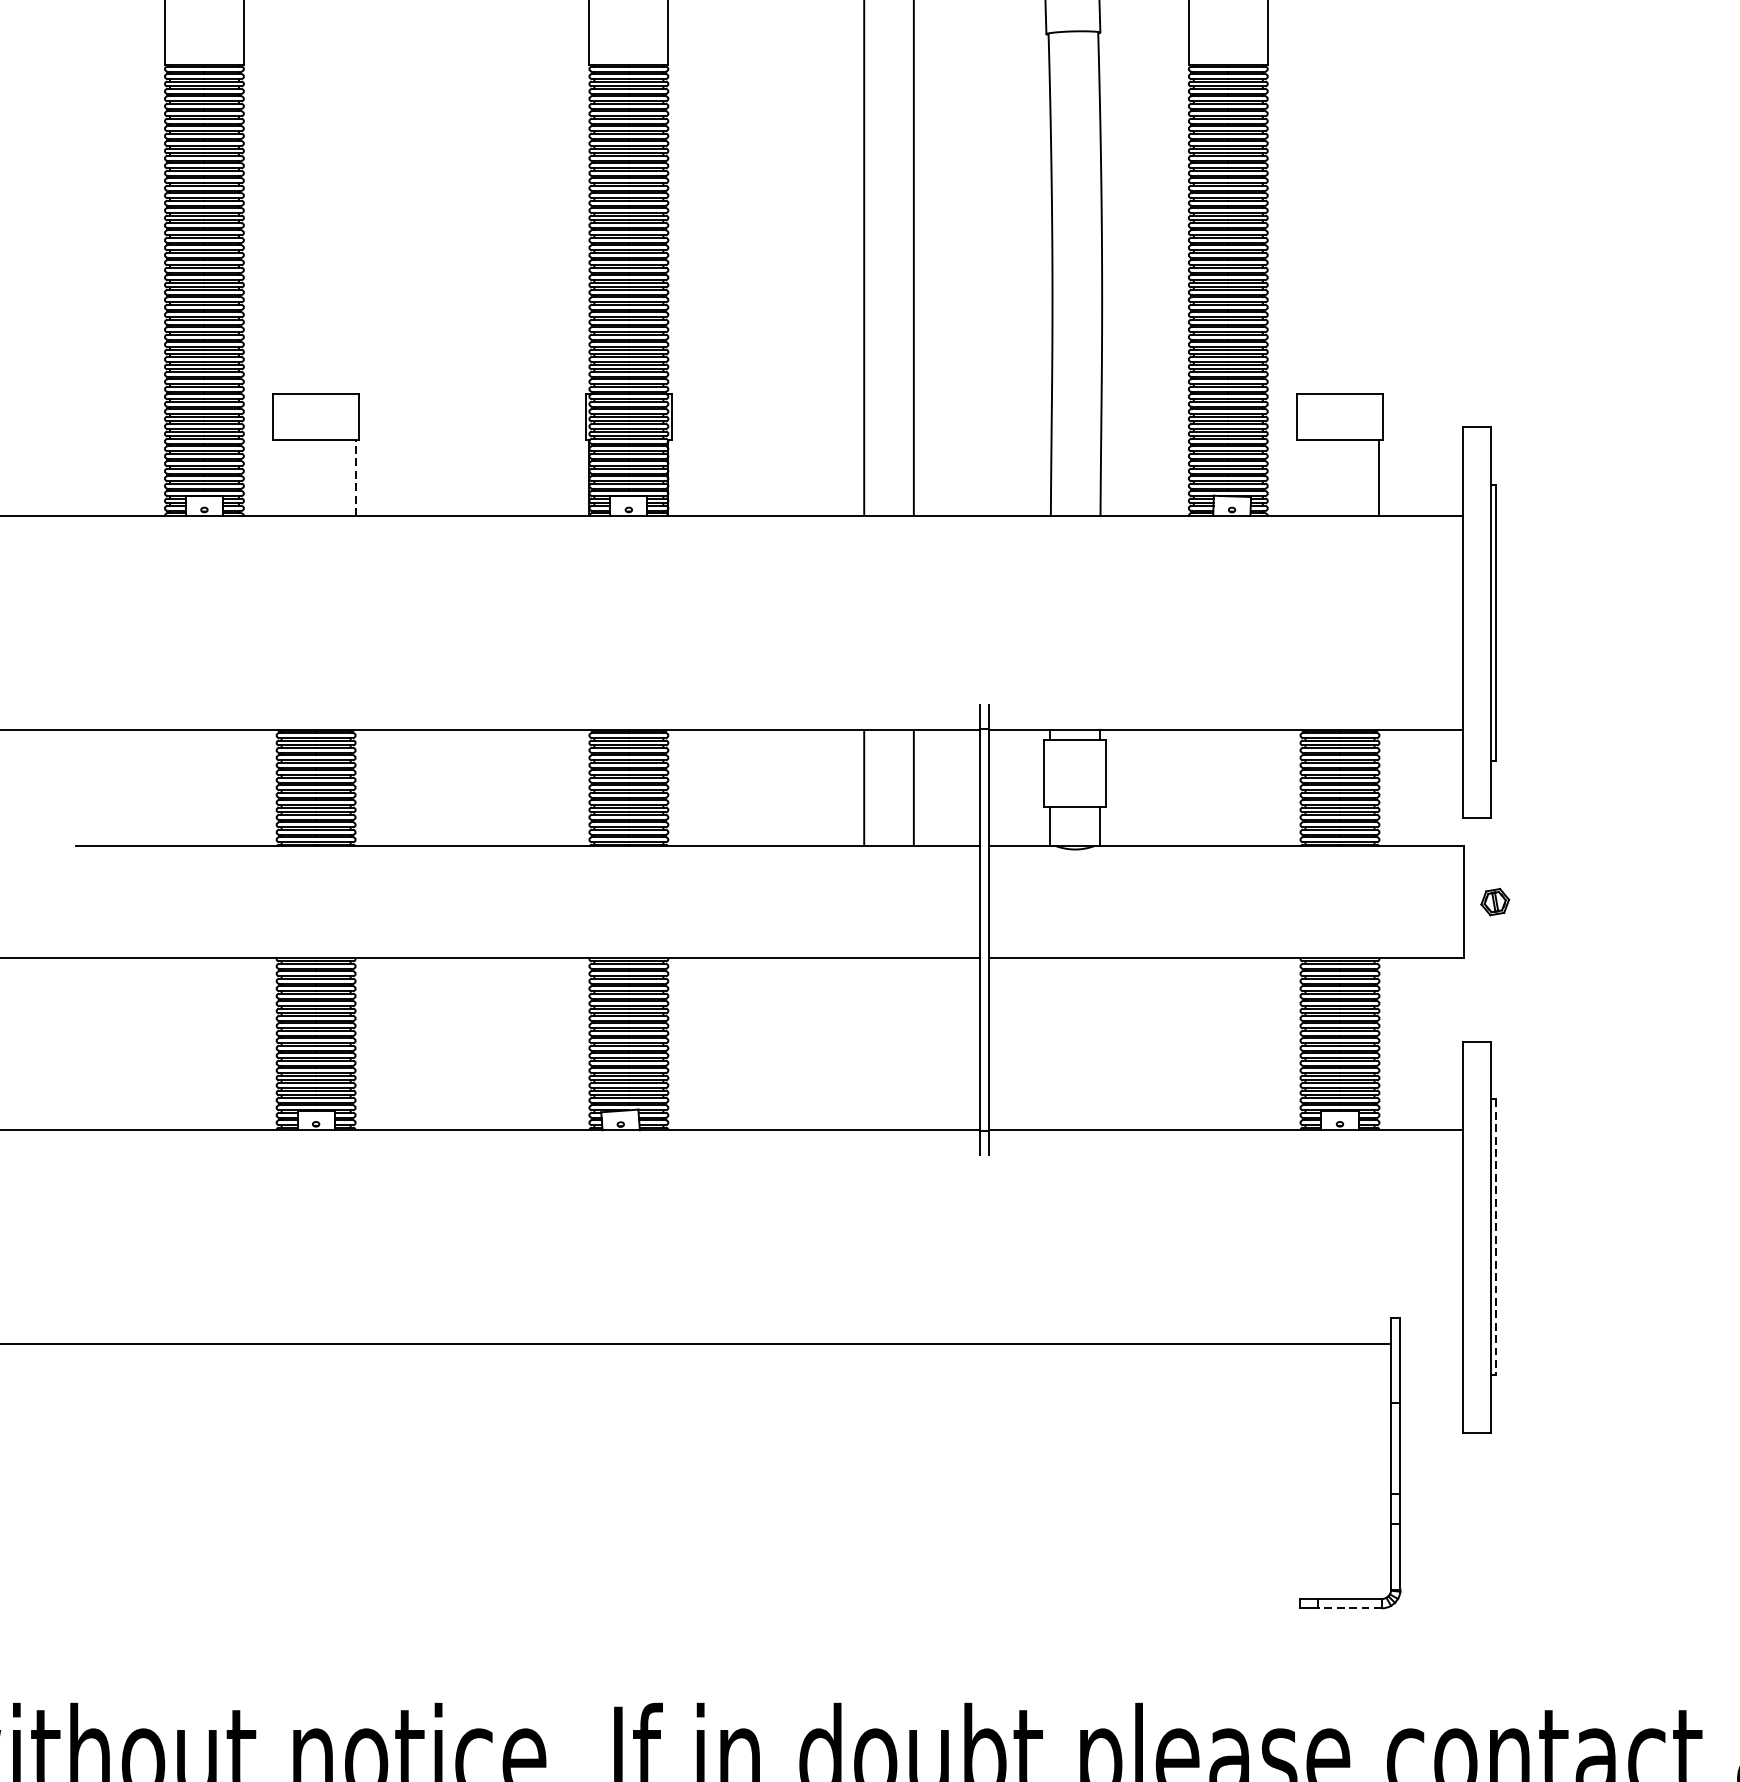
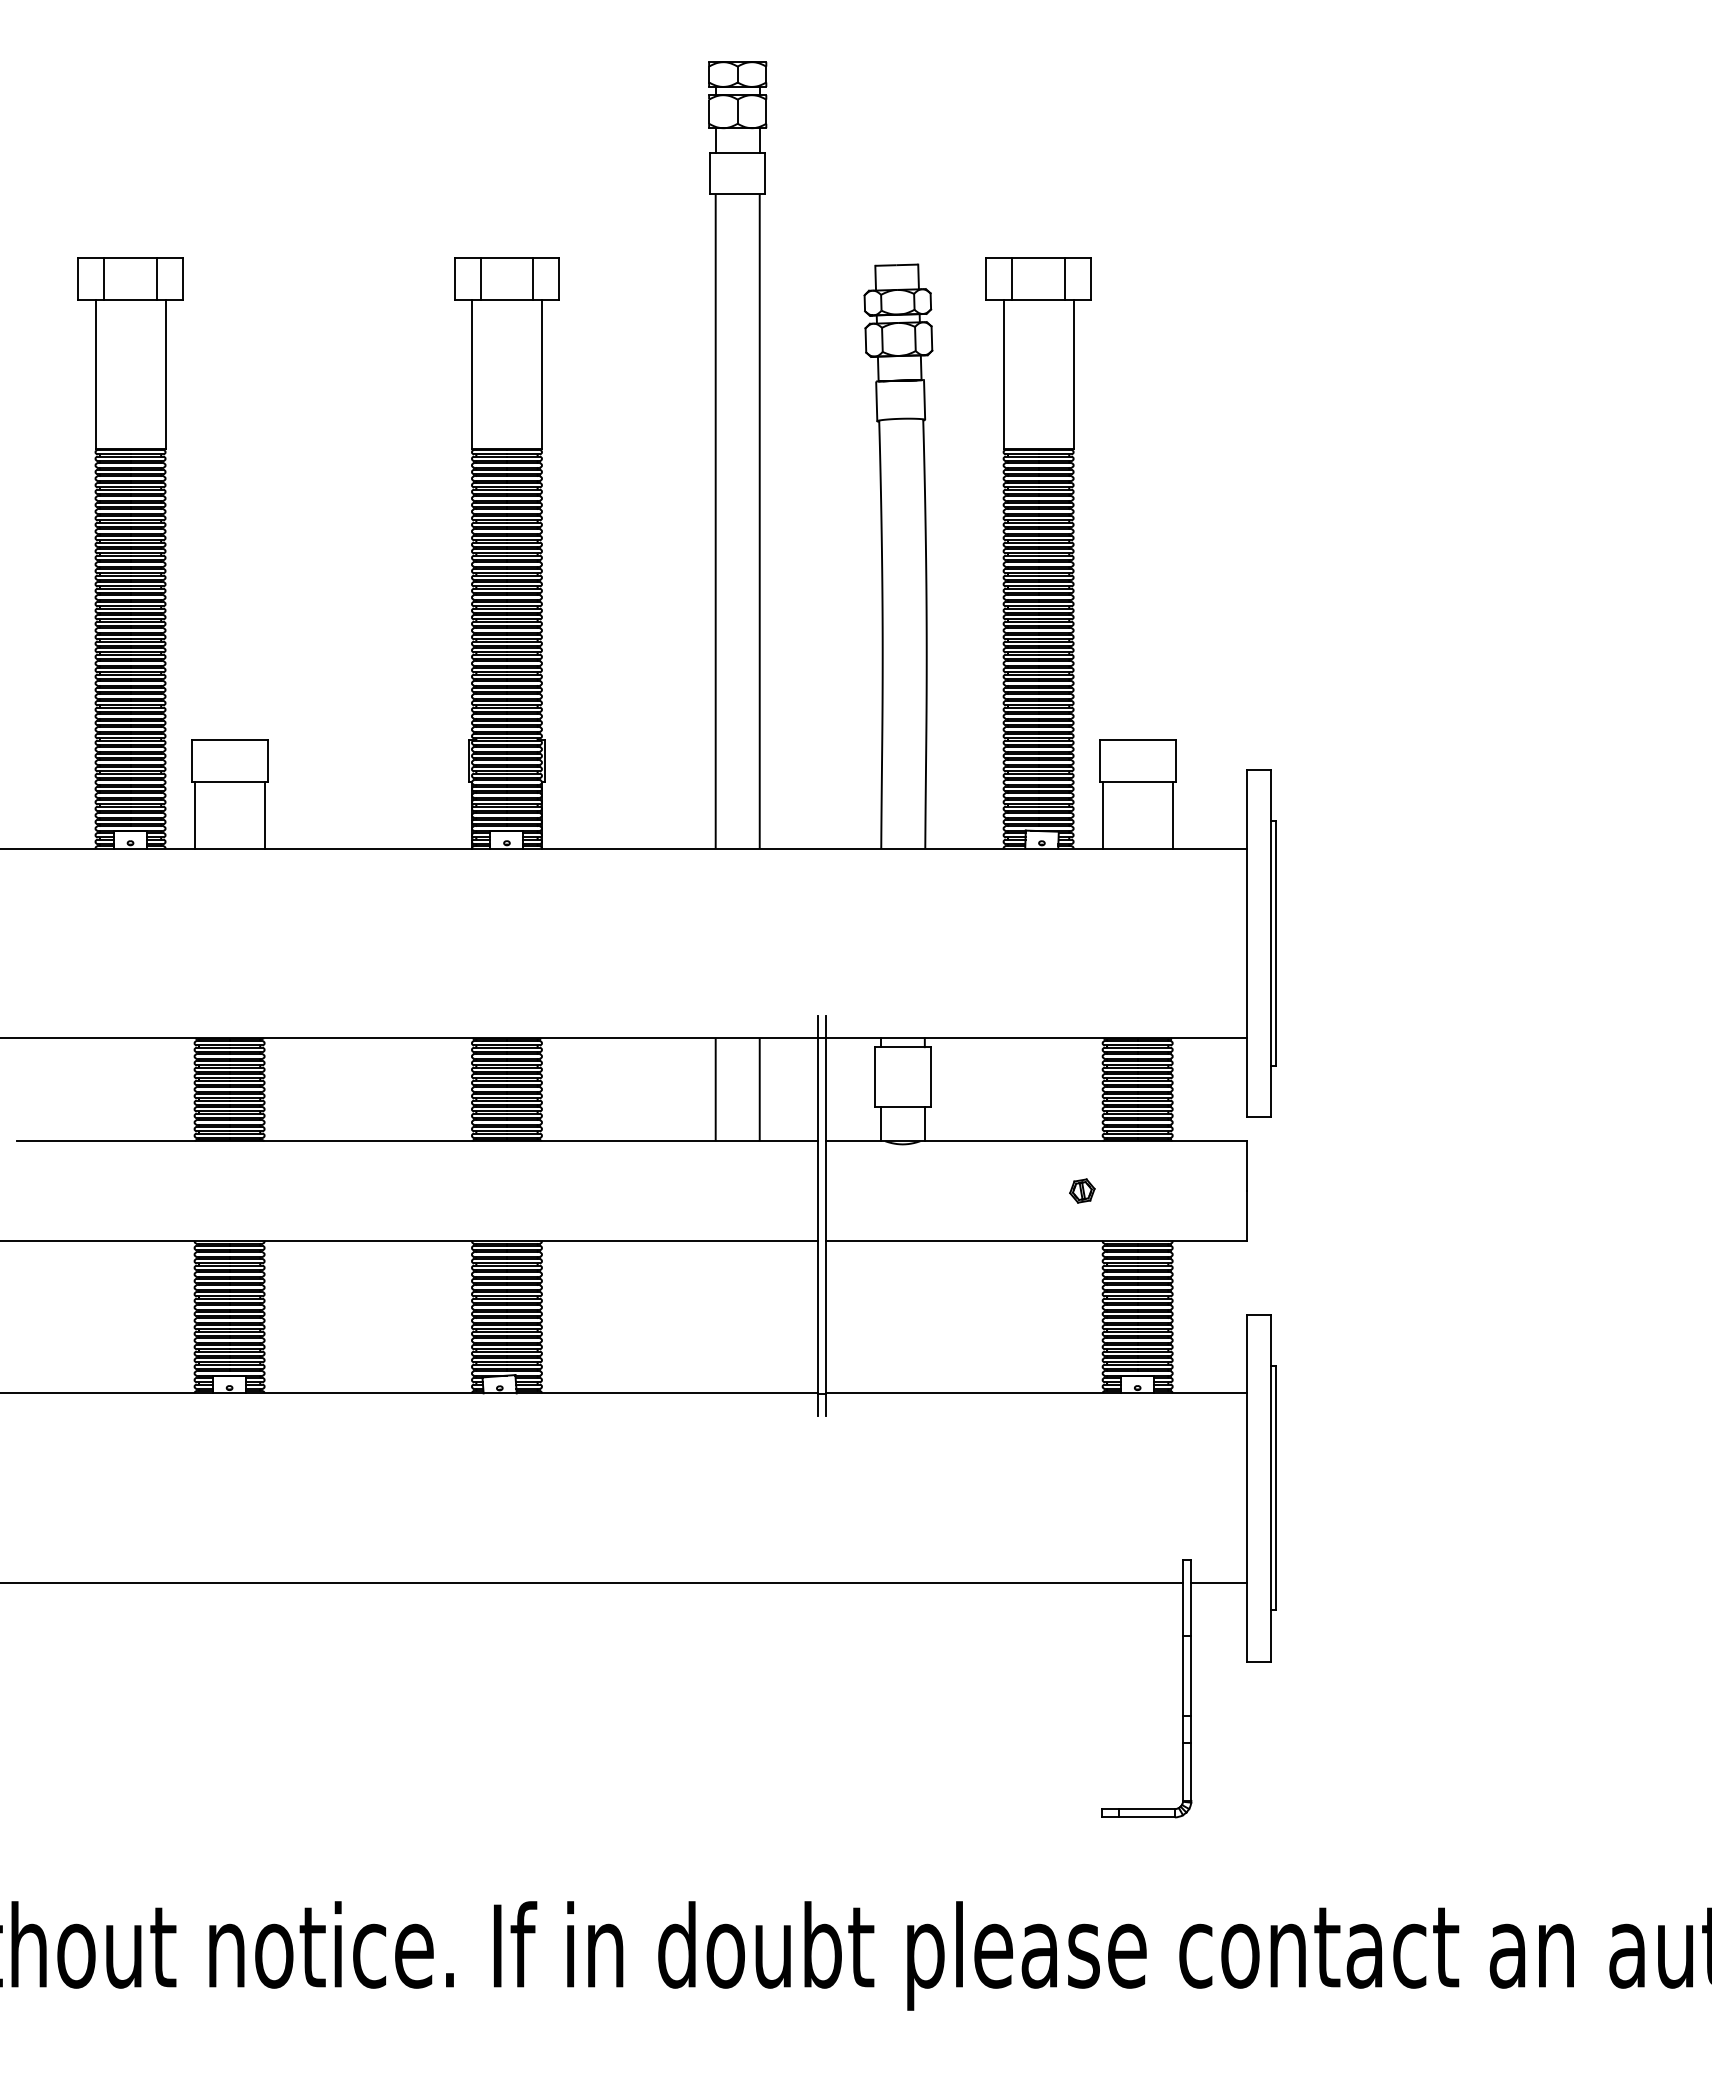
line: (276, 477) -> (194, 814), added
line: (355, 477) -> (264, 814), dashed -> solid
line: (1300, 477) -> (1102, 814), added
part: (1495, 901) -> (1082, 1190), moved
line: (1496, 1237) -> (1276, 1488), dashed -> solid
line: (1431, 1344) -> (1218, 1583), added
line: (1349, 1608) -> (1146, 1817), dashed -> solid

